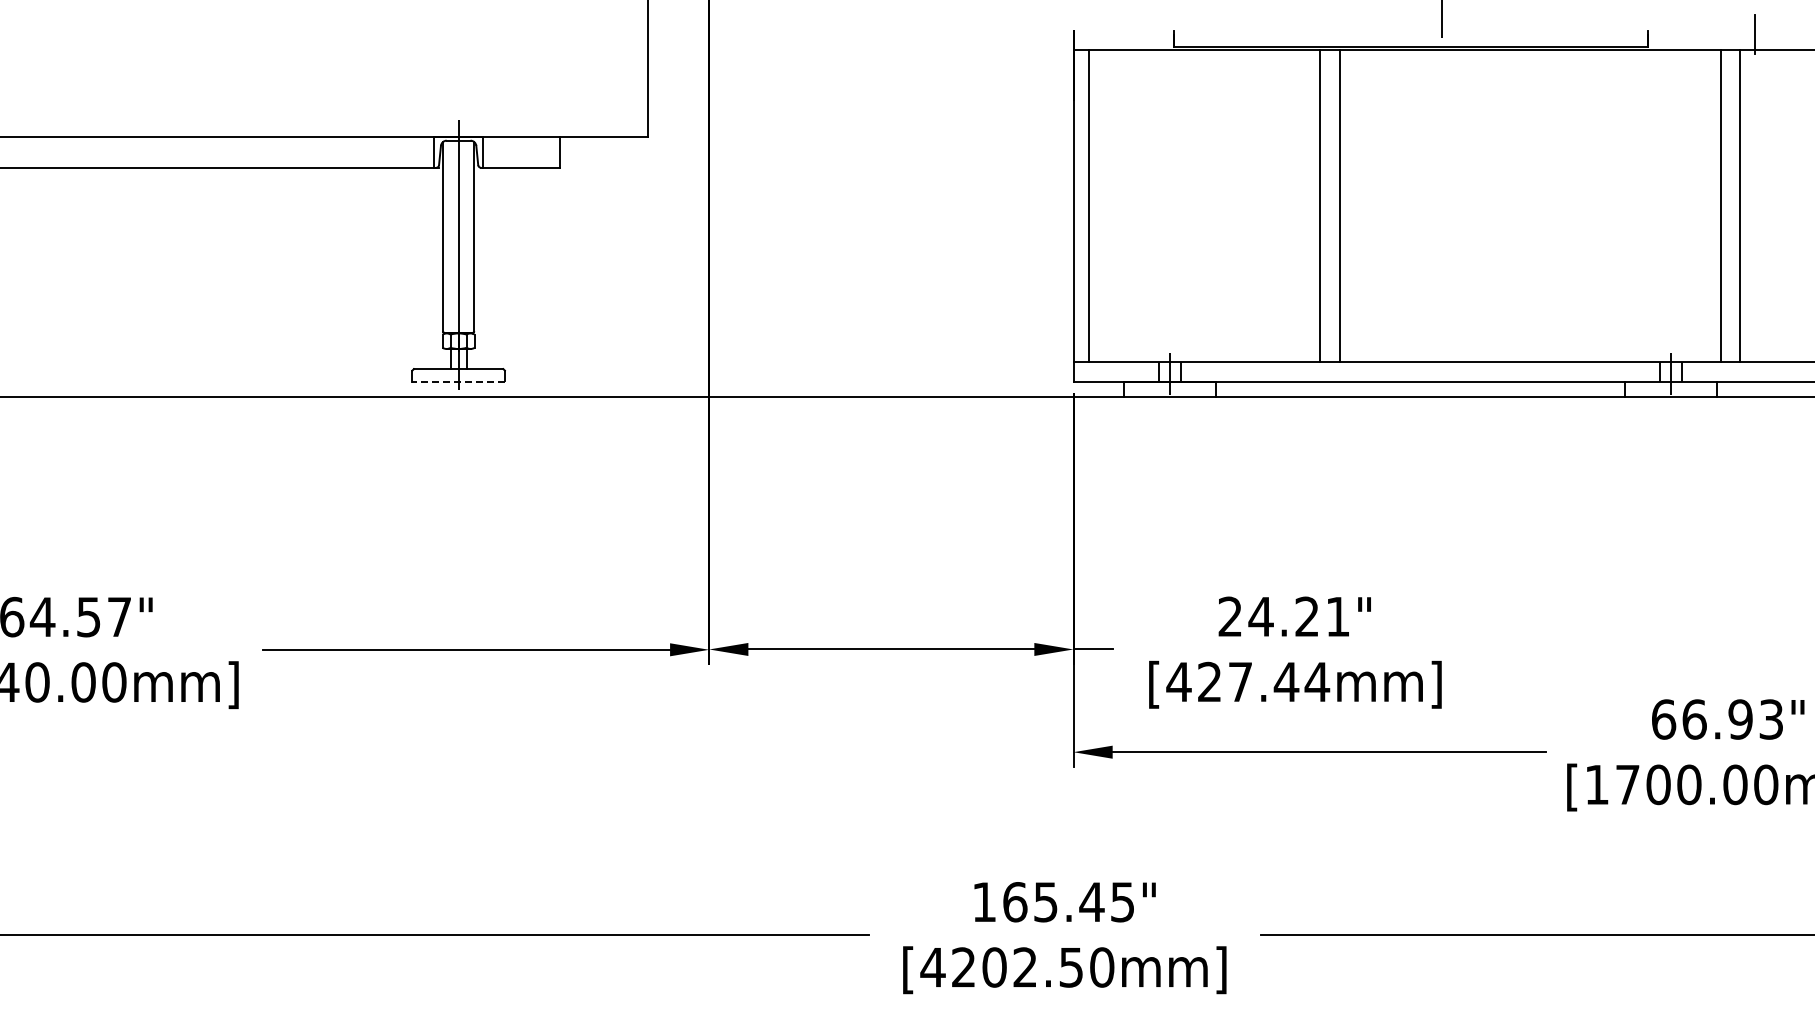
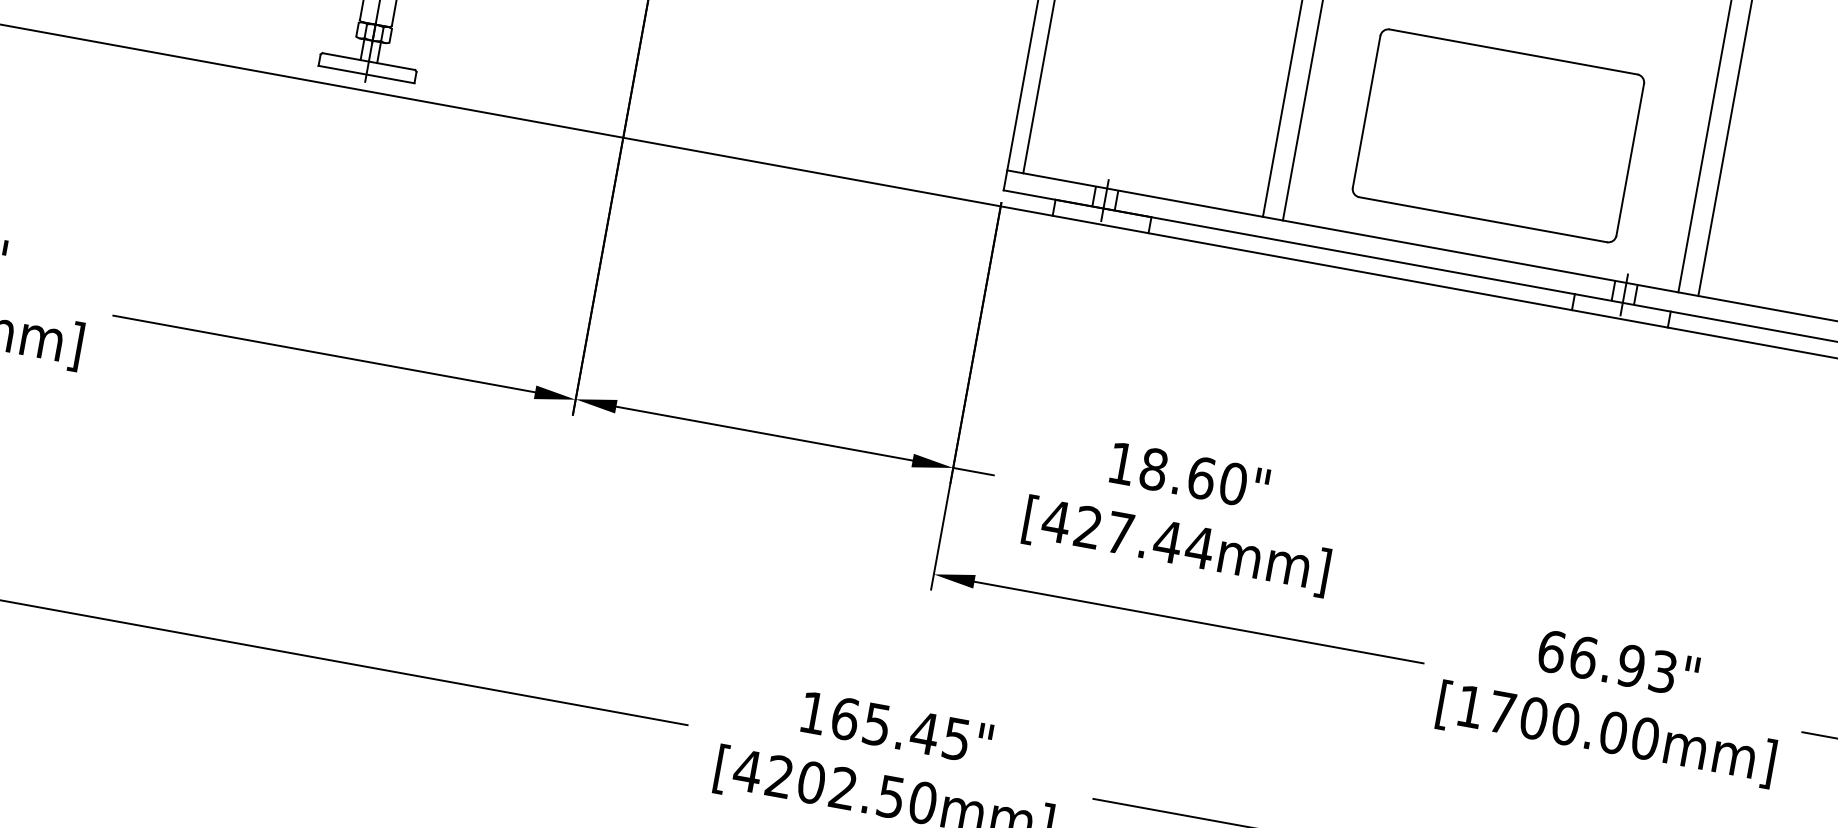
part: (1526, 246) -> (1498, 135), added
line: (458, 381) -> (366, 74), dashed -> solid
text: (1284, 616) -> (1178, 473), 24.21" -> 18.60"

